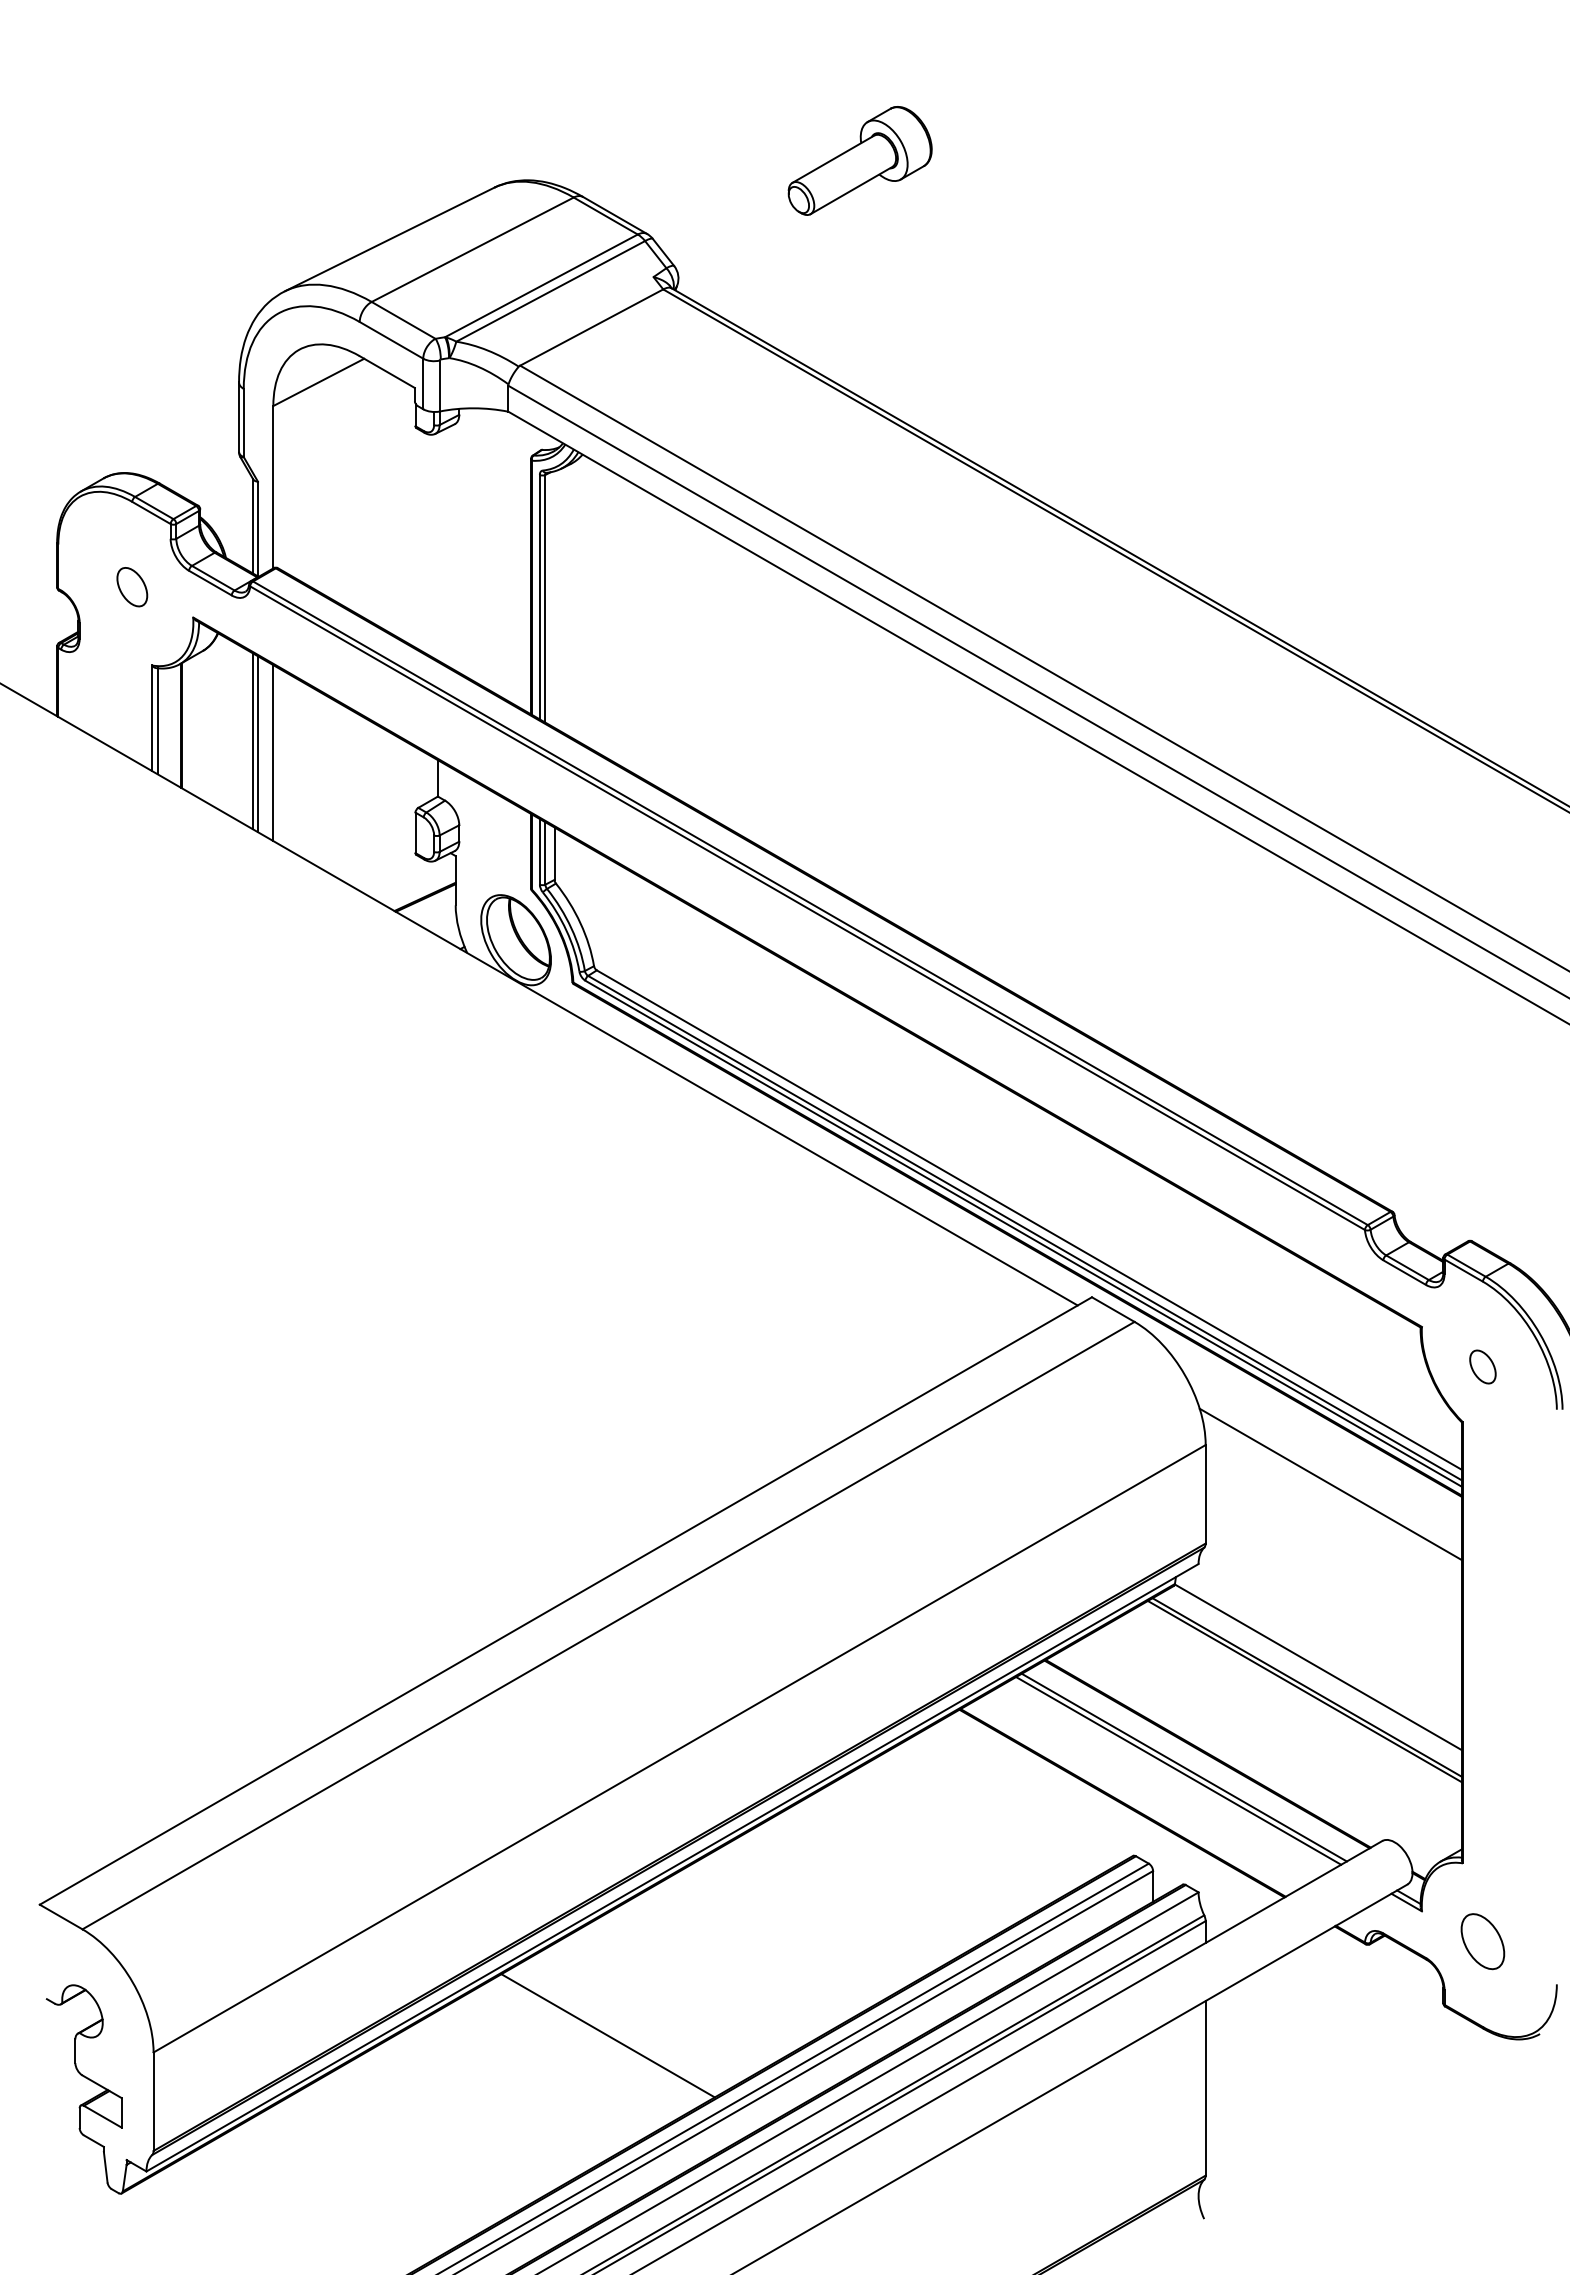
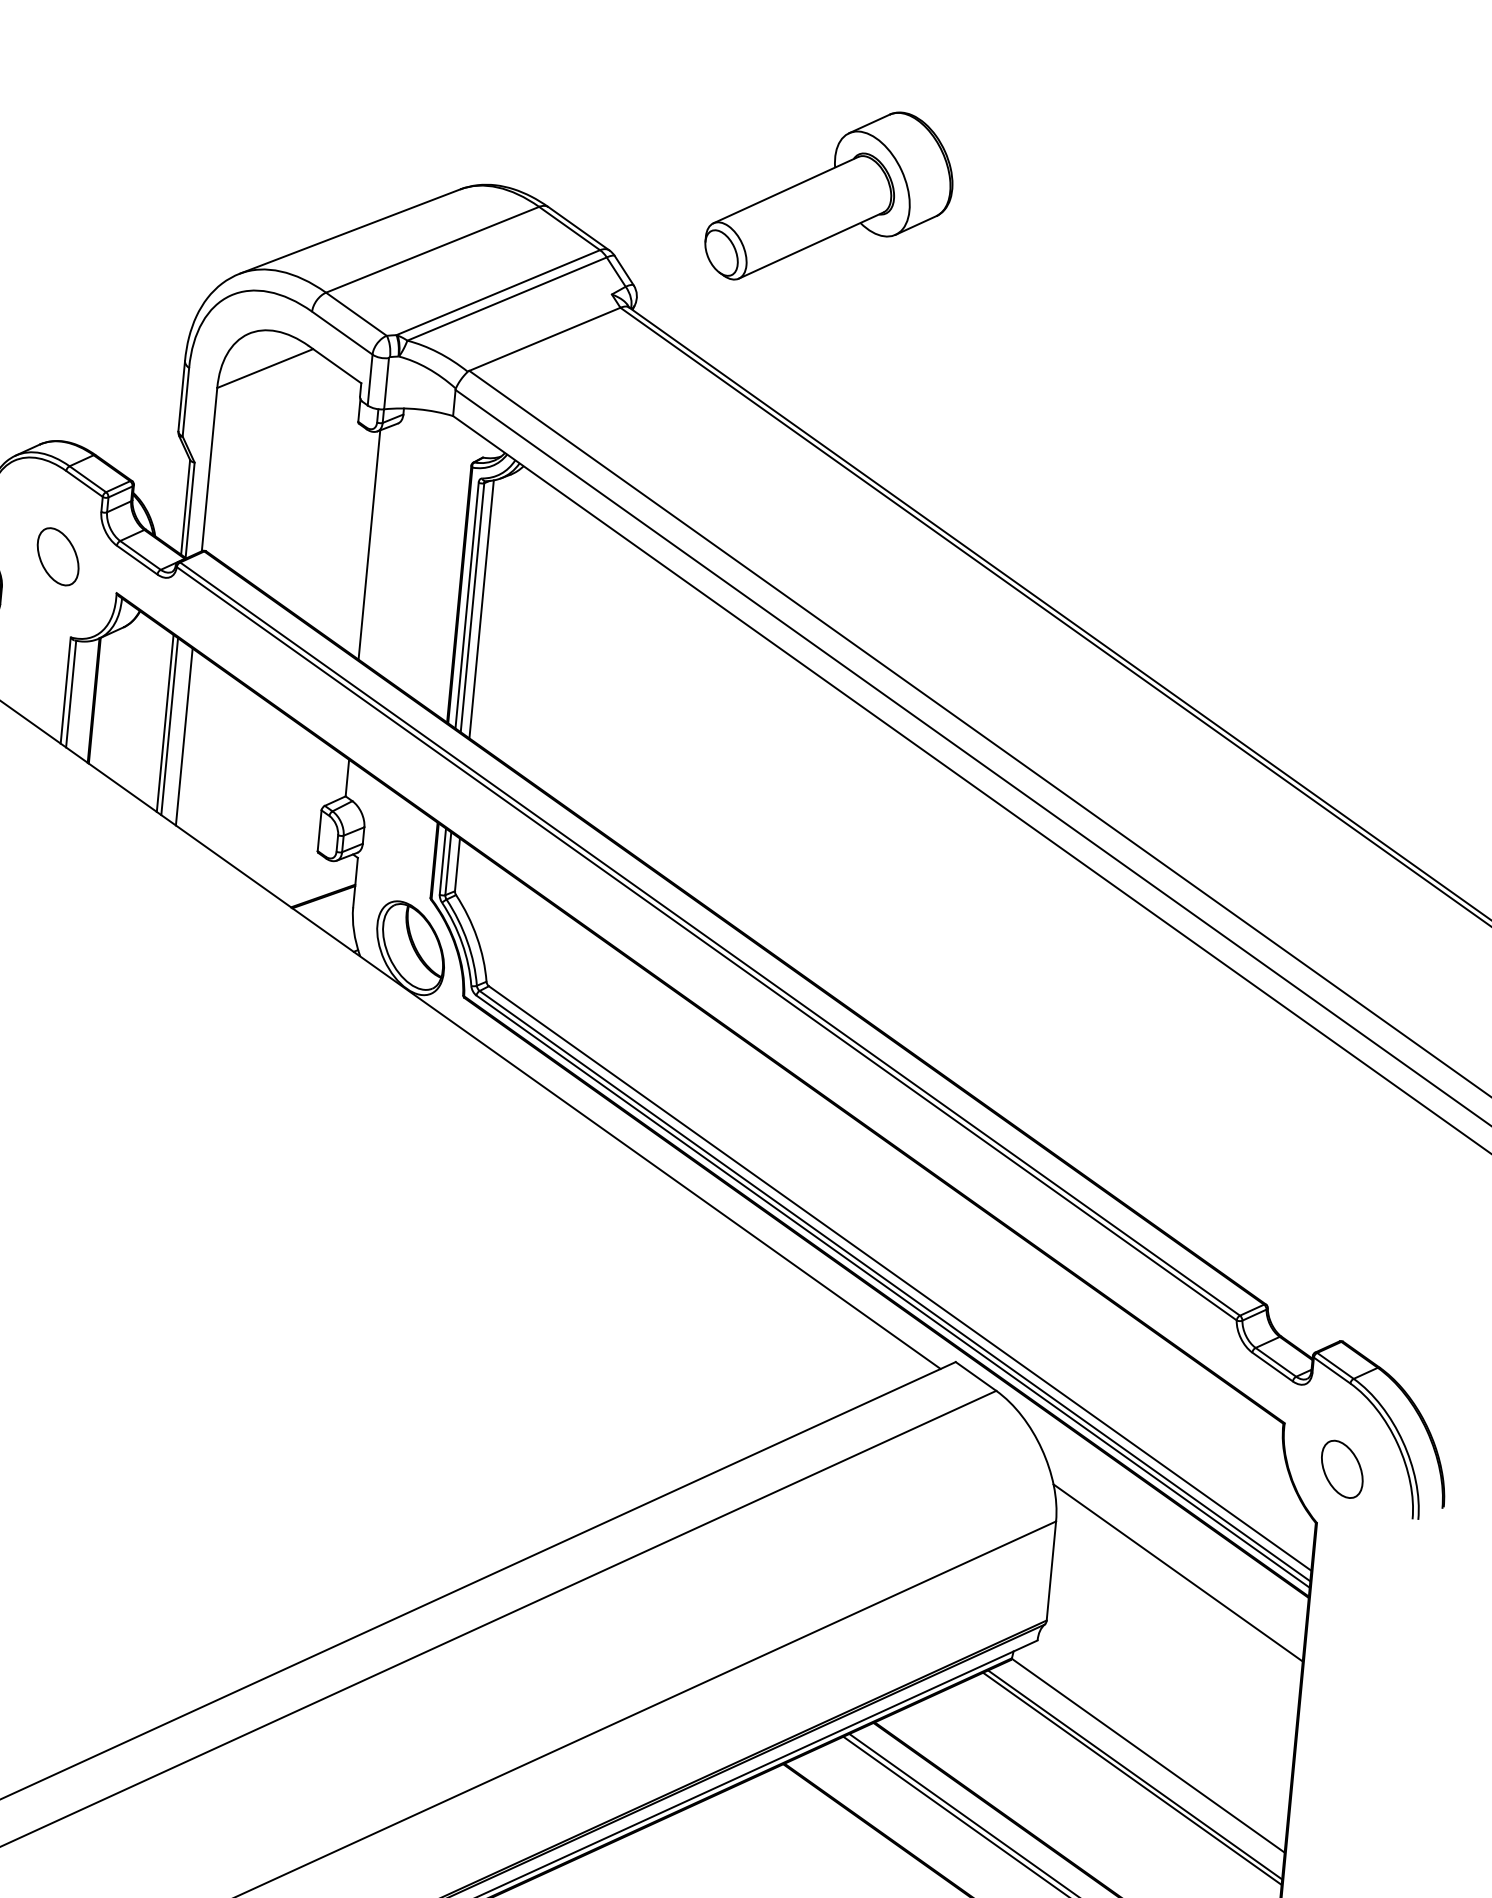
part: (860, 160) -> (831, 196), size x1.67
line: (437, 546) -> (368, 544), added
part: (132, 586) -> (58, 556), size x1.43
line: (554, 599) -> (481, 609), added
part: (1482, 1366) -> (1341, 1468), size x1.67

